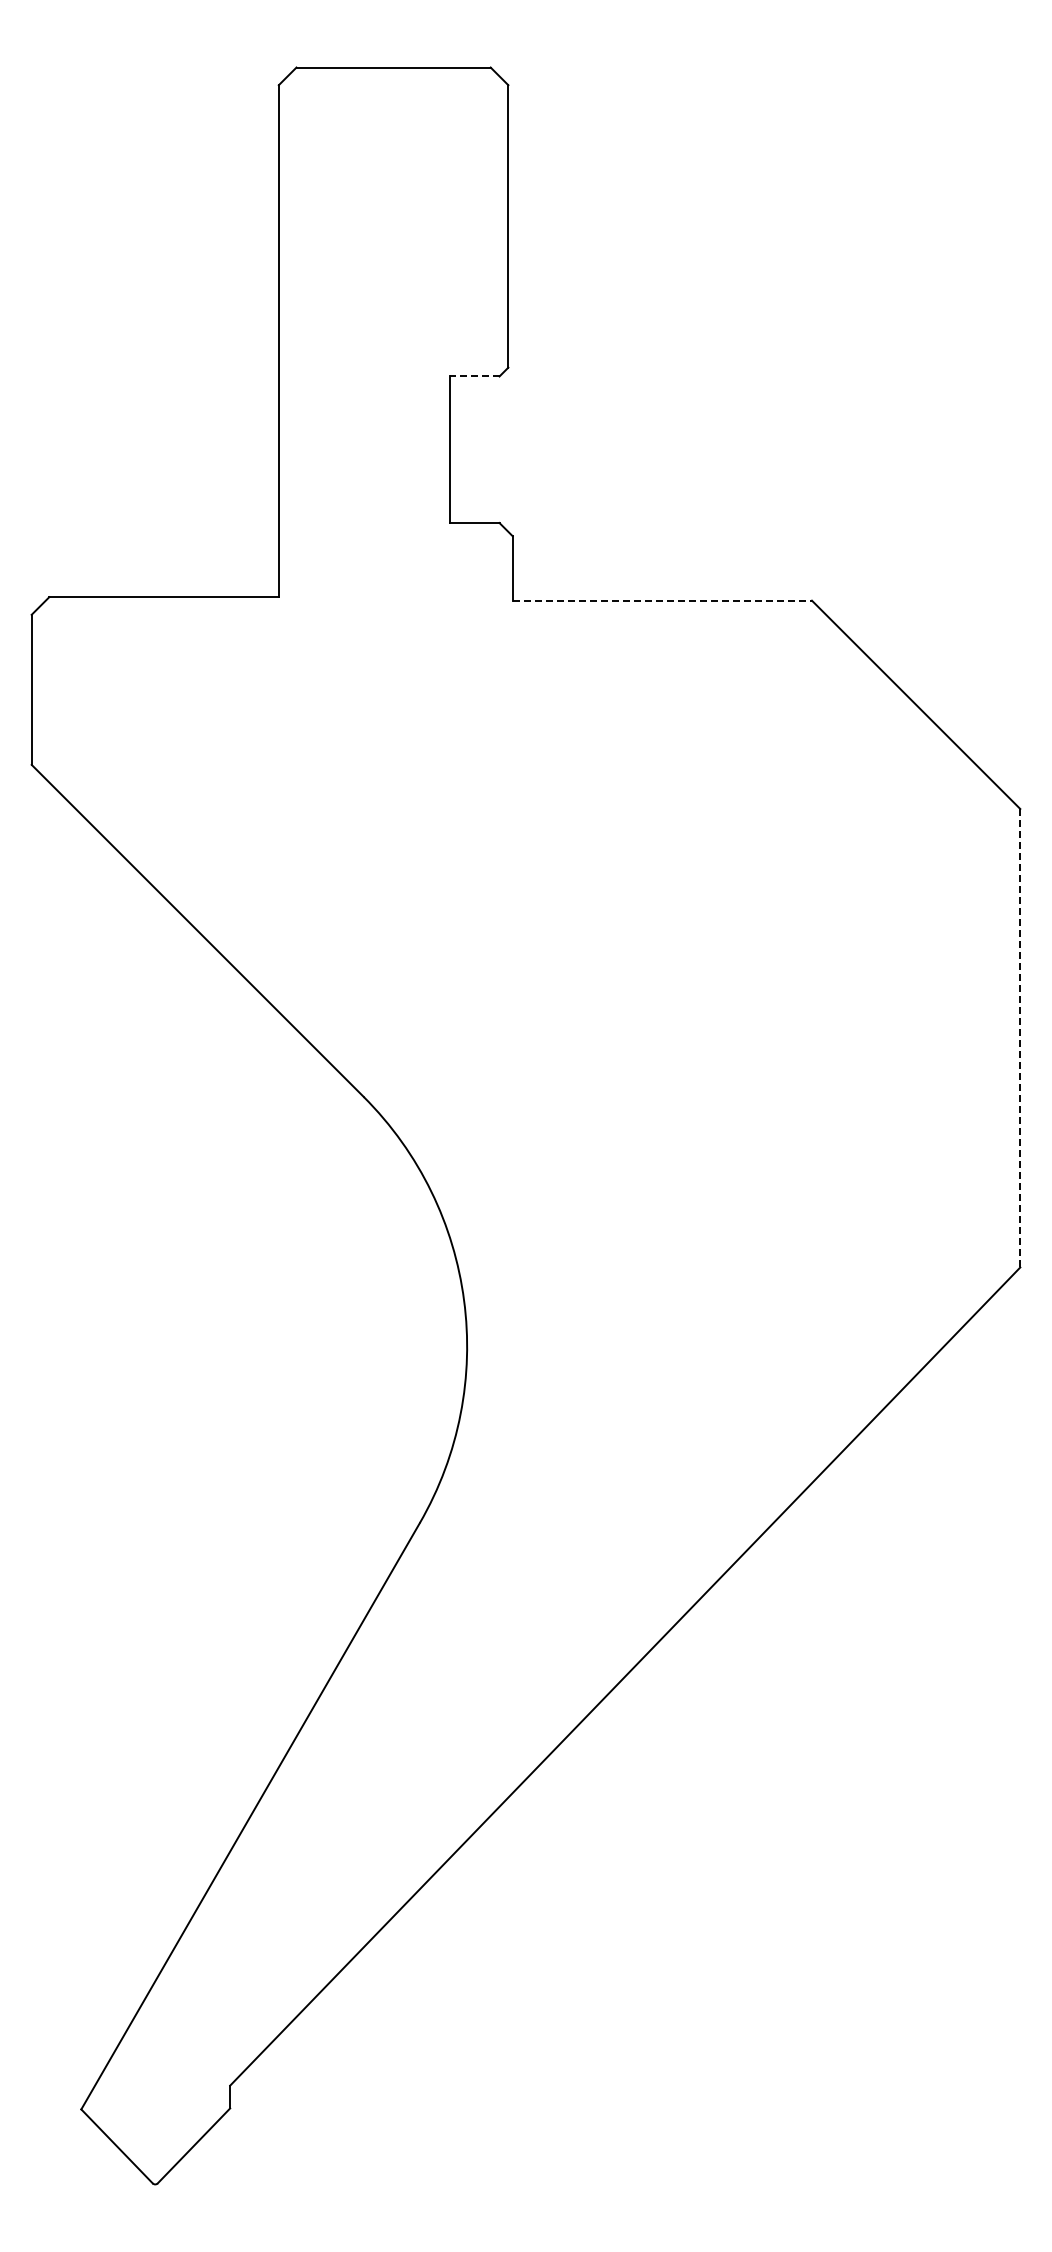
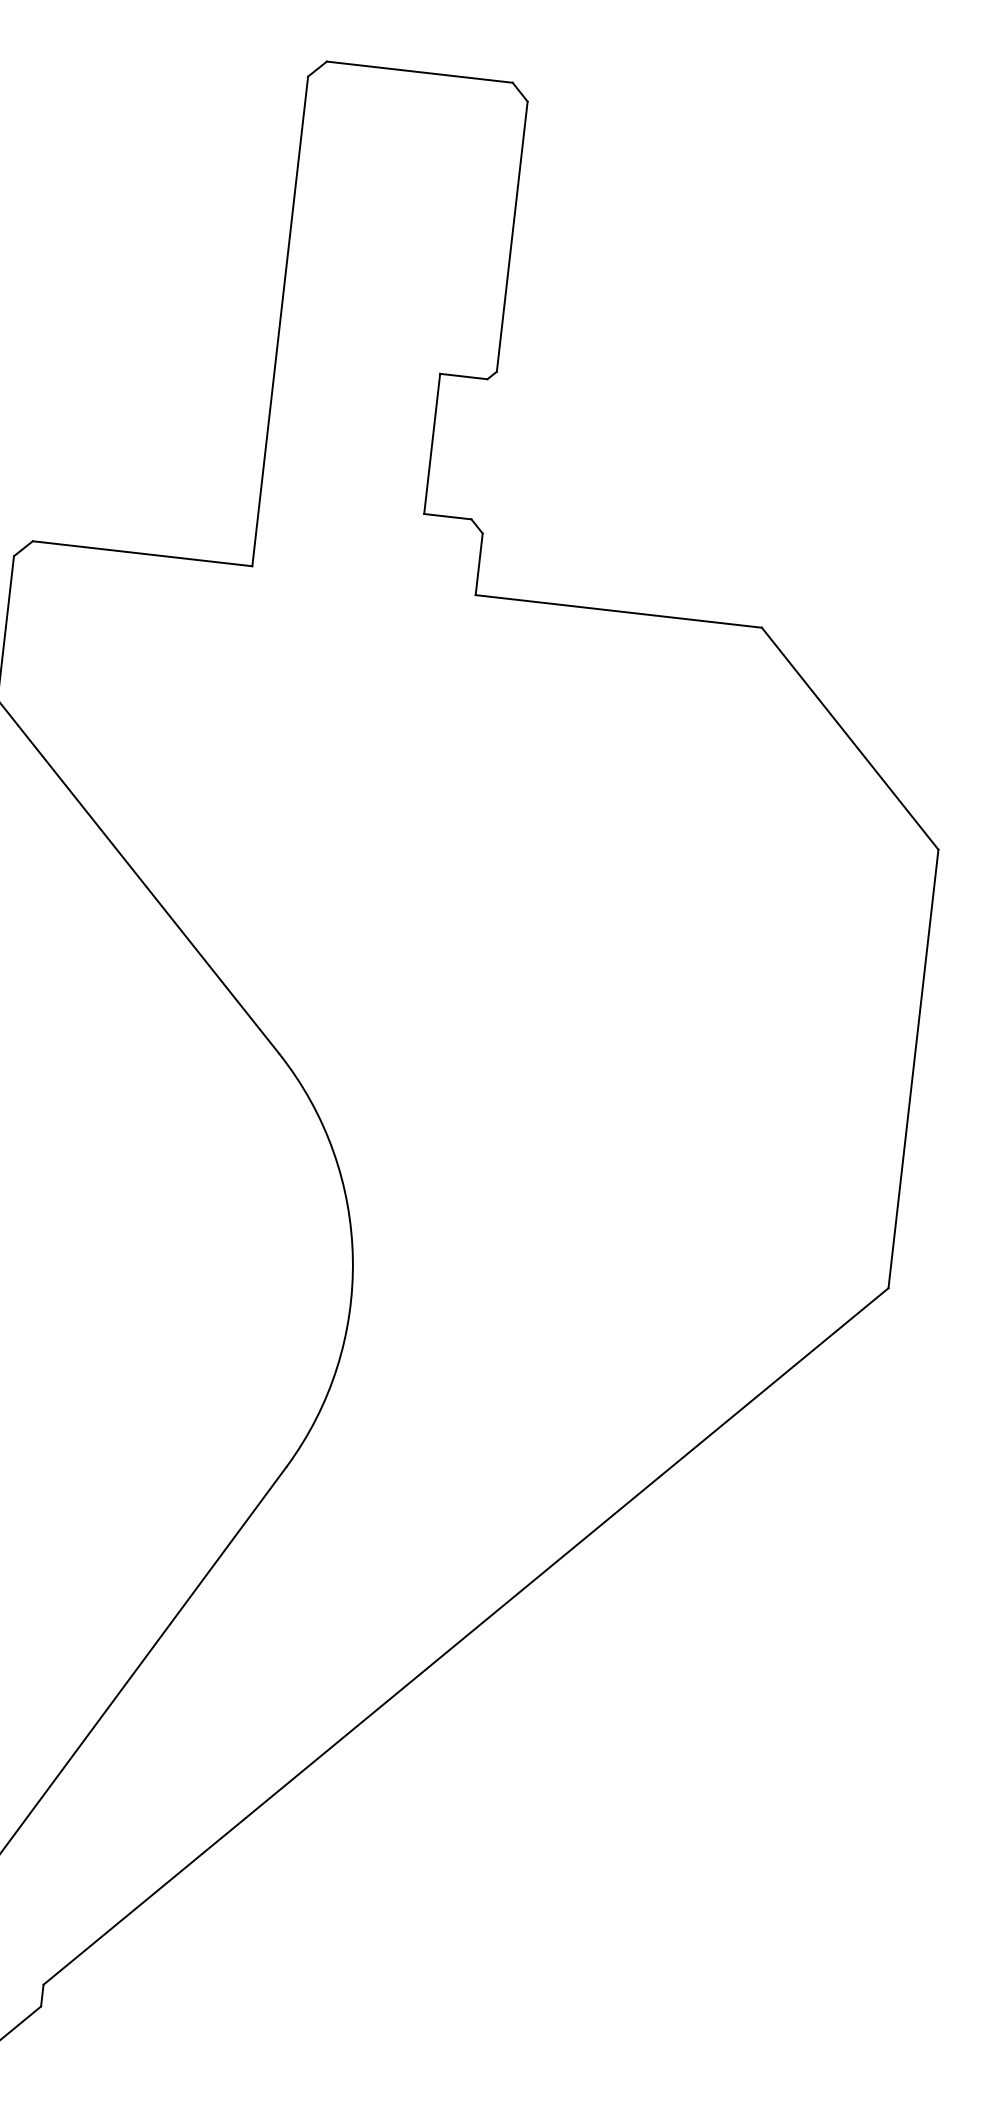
line: (474, 376) -> (463, 376), dashed -> solid
line: (662, 600) -> (618, 611), dashed -> solid
line: (1020, 1037) -> (913, 1068), dashed -> solid

